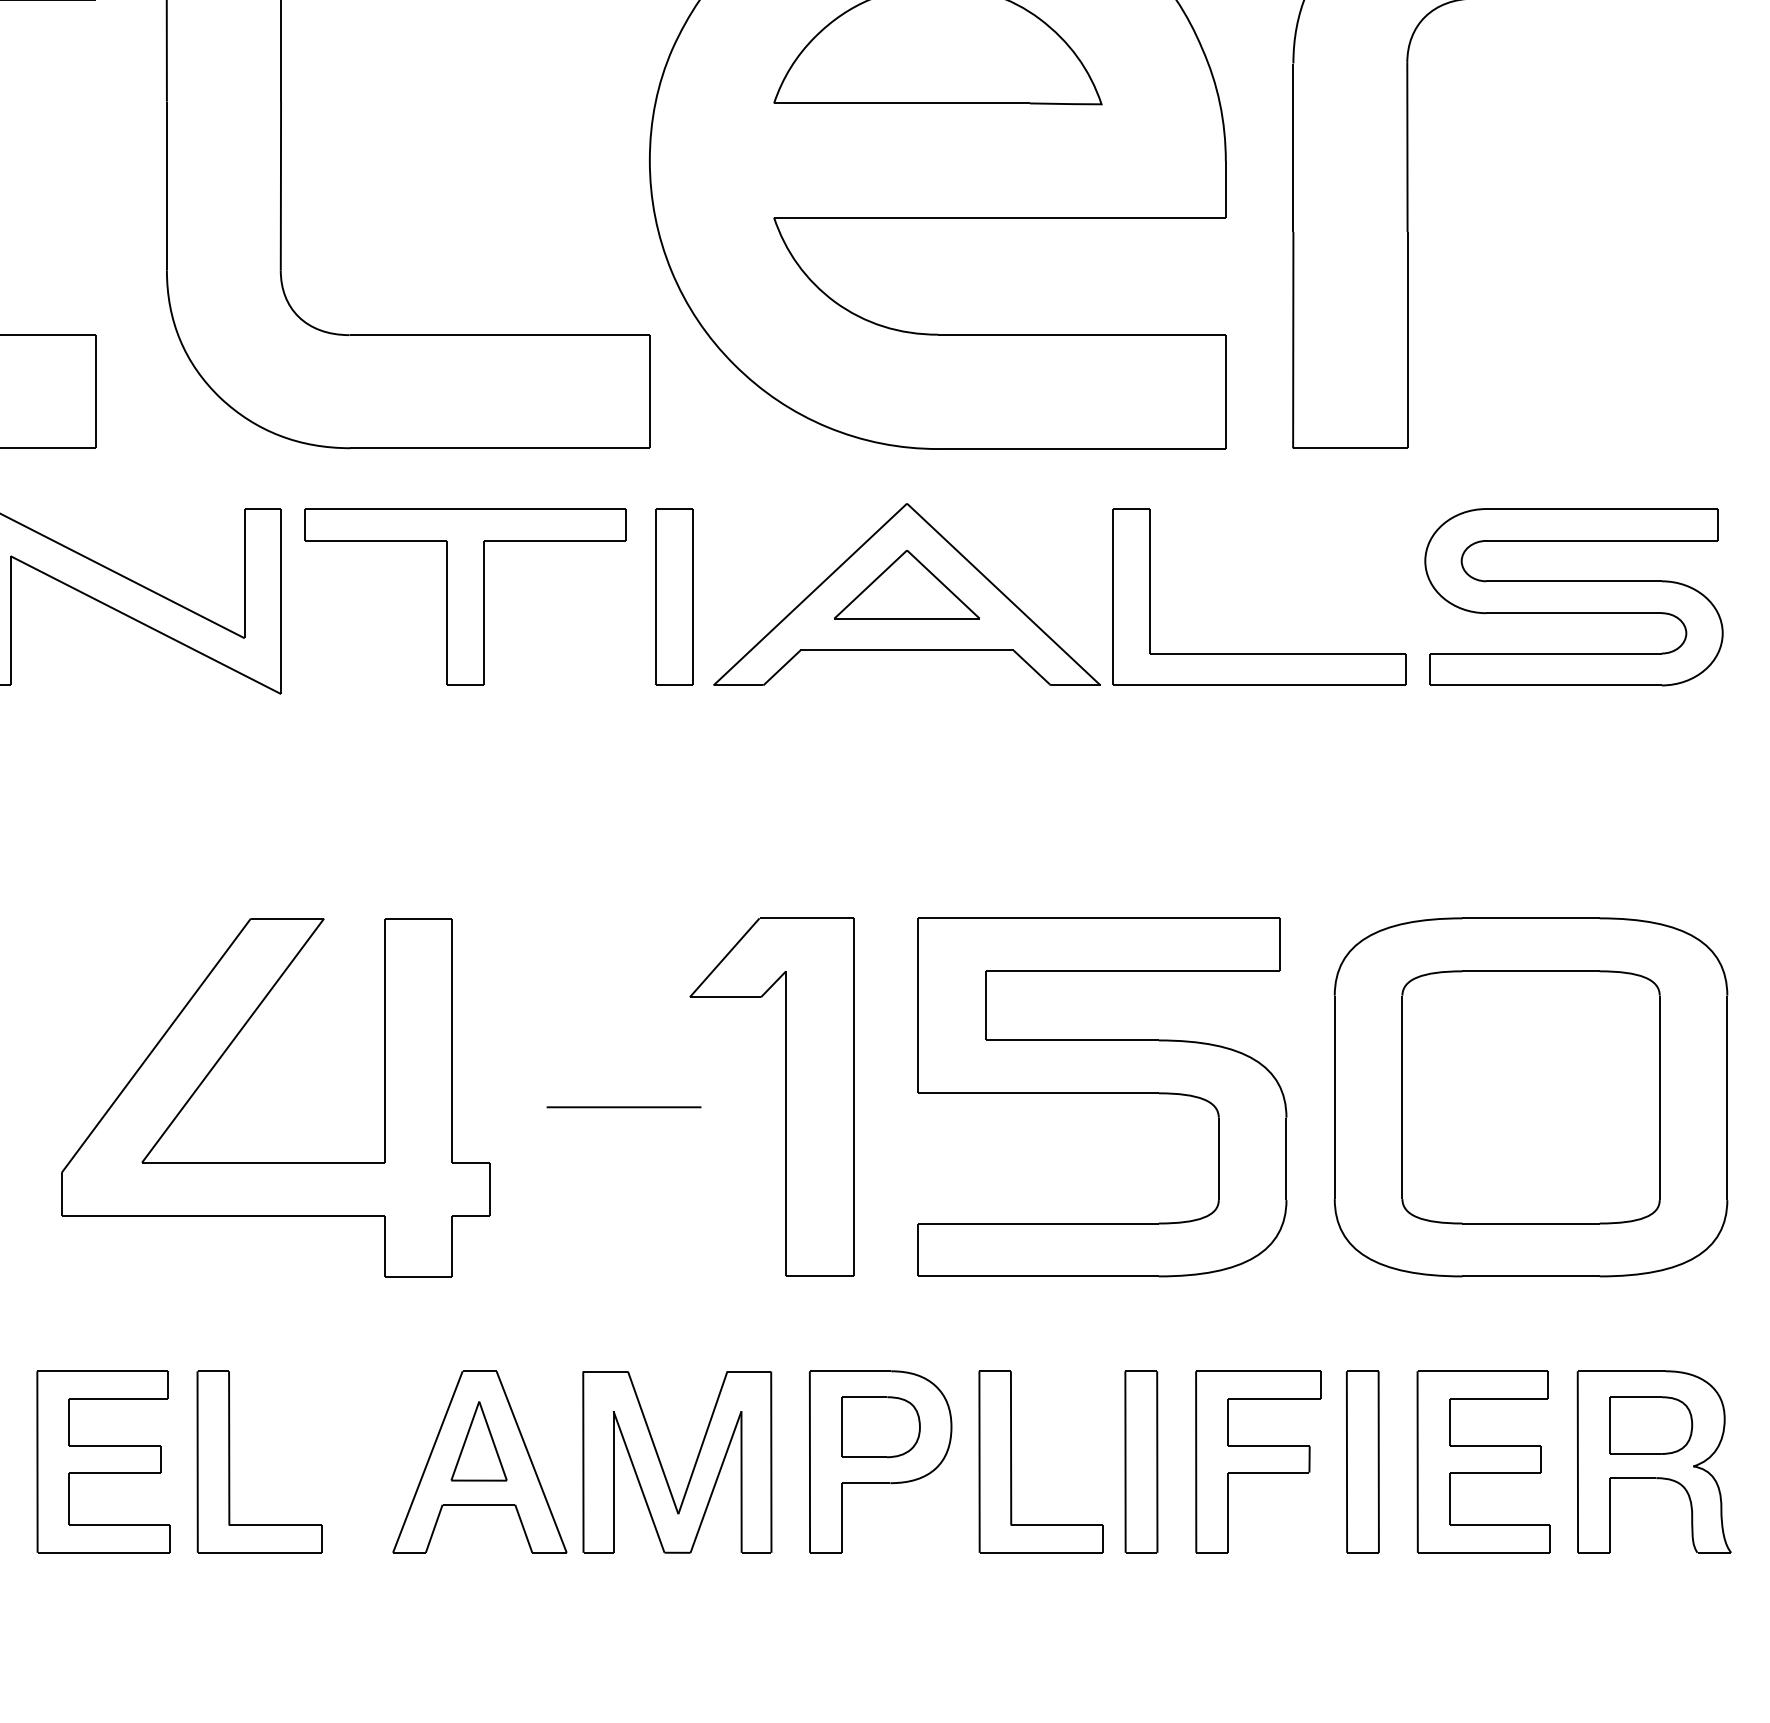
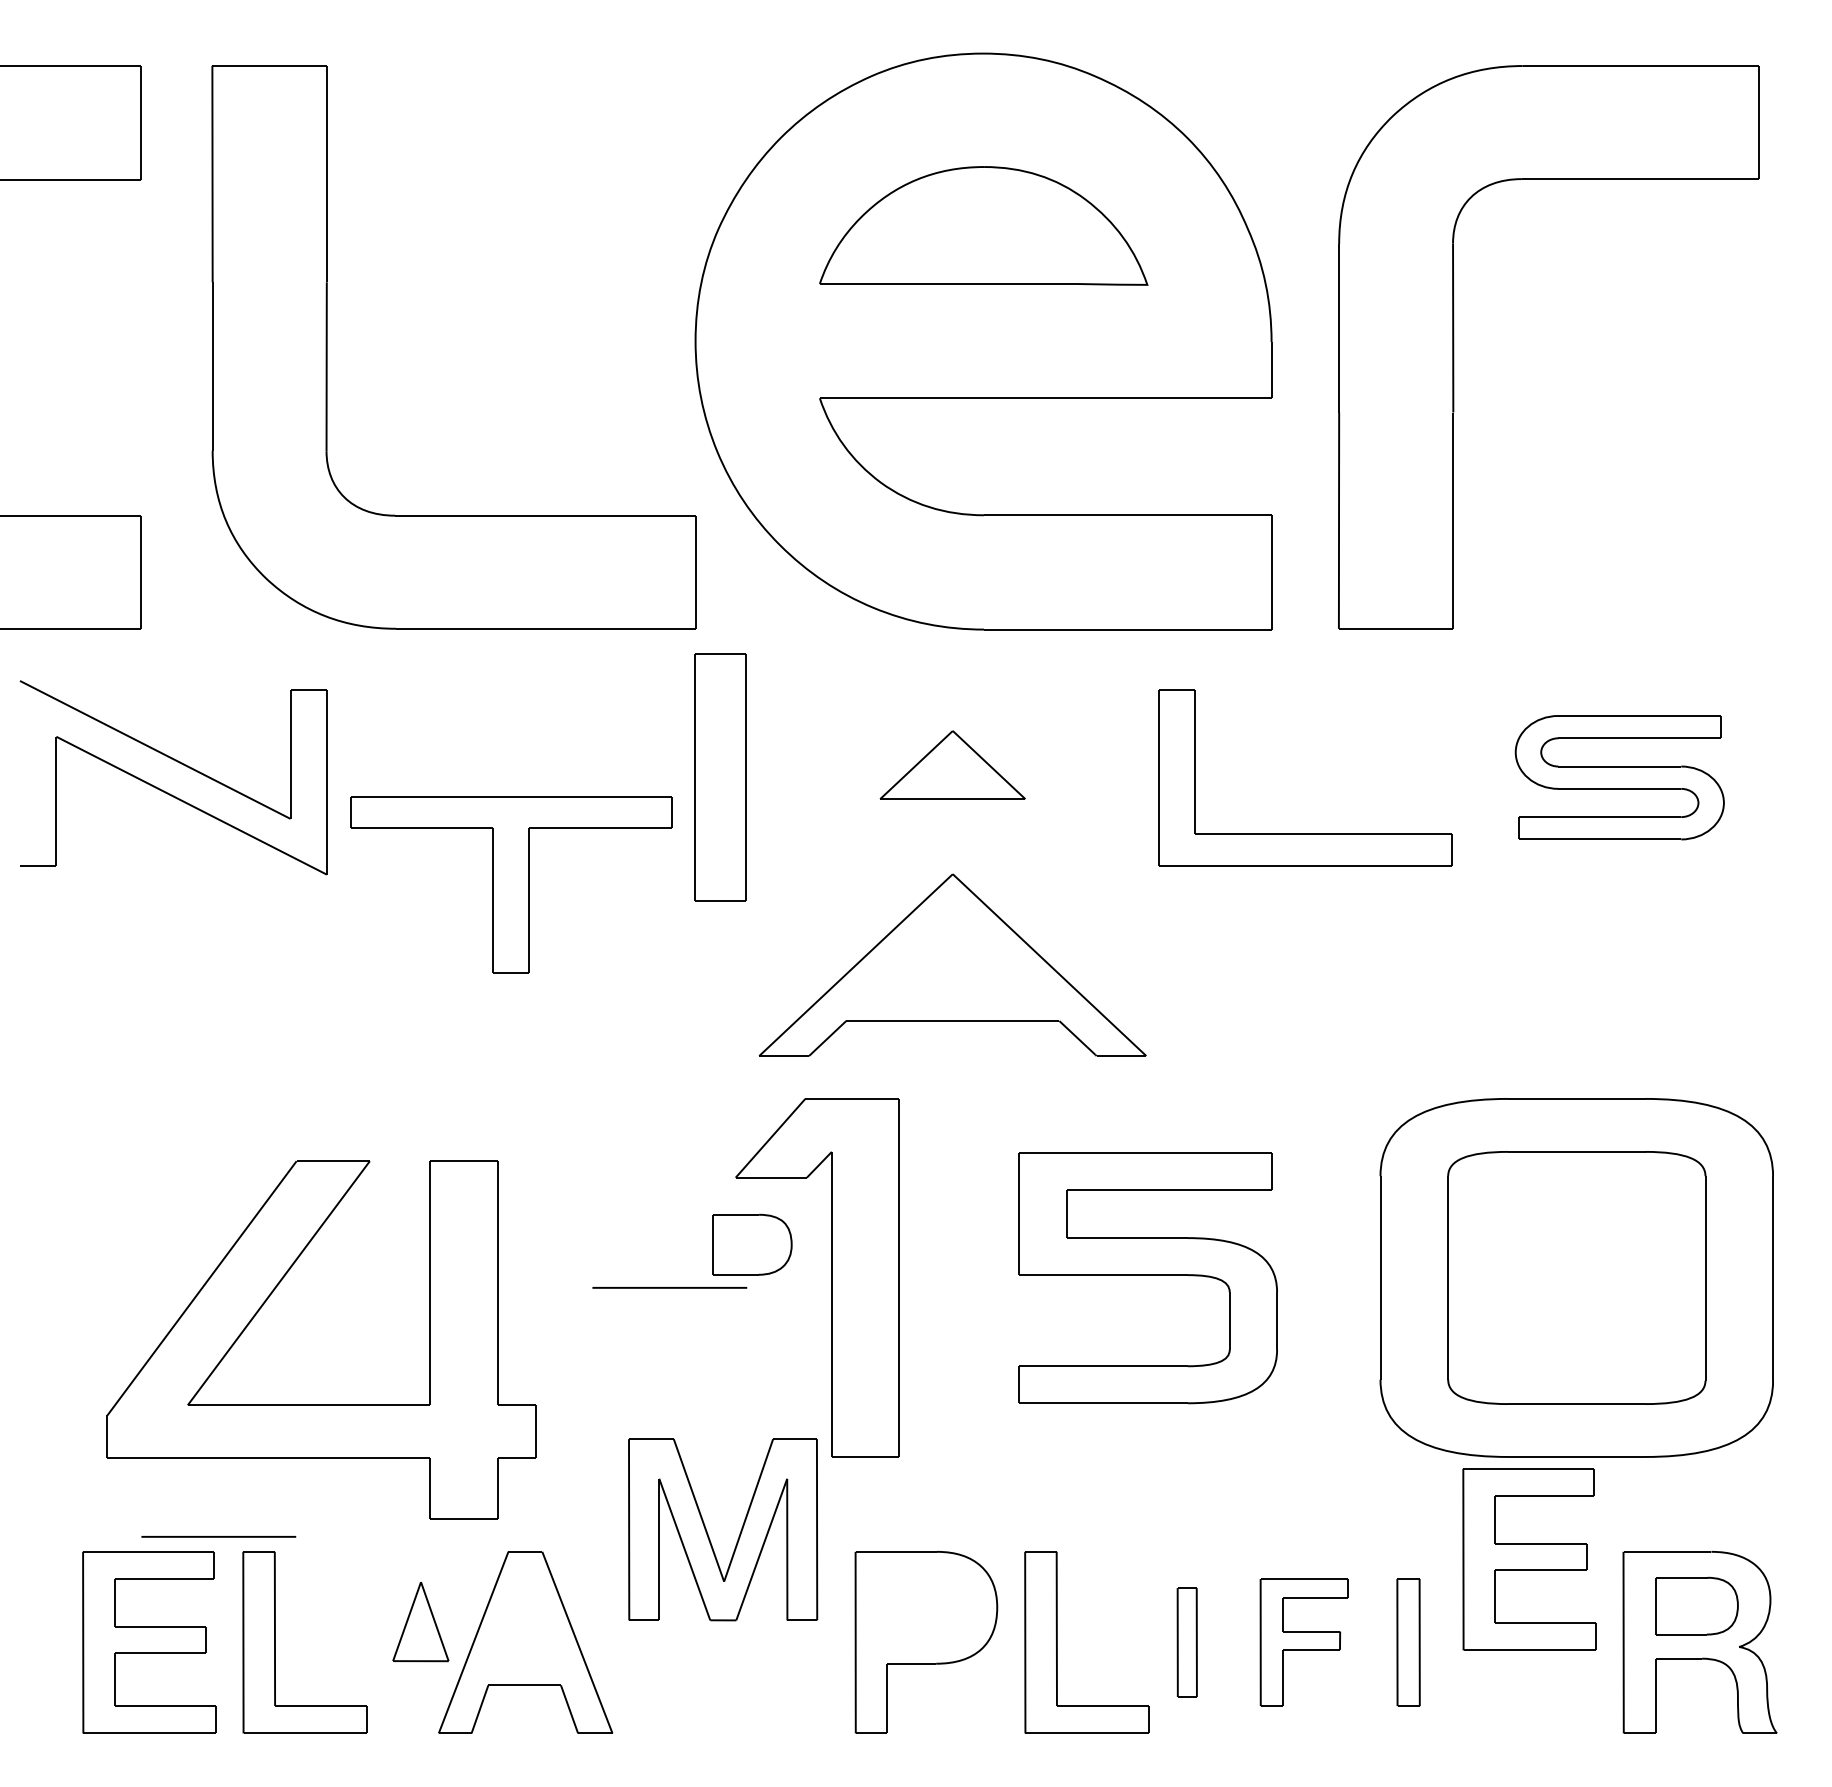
part: (906, 593) -> (952, 964), moved
part: (465, 596) -> (511, 884), moved
part: (673, 596) -> (719, 777), size x1.4
part: (1573, 596) -> (1619, 777), size x0.7
part: (1102, 1096) -> (1148, 1277), size x0.7
part: (275, 1161) -> (321, 1404), moved
line: (172, 1355) -> (218, 1536), added
part: (880, 1426) -> (752, 1244), moved
part: (478, 1441) -> (420, 1622), moved
part: (1141, 1461) -> (1187, 1642), size x0.6
part: (1258, 1461) -> (1304, 1642), size x0.7
part: (1362, 1461) -> (1408, 1642), size x0.7
part: (1483, 1461) -> (1529, 1559), moved
part: (662, 1465) -> (708, 1533), moved

